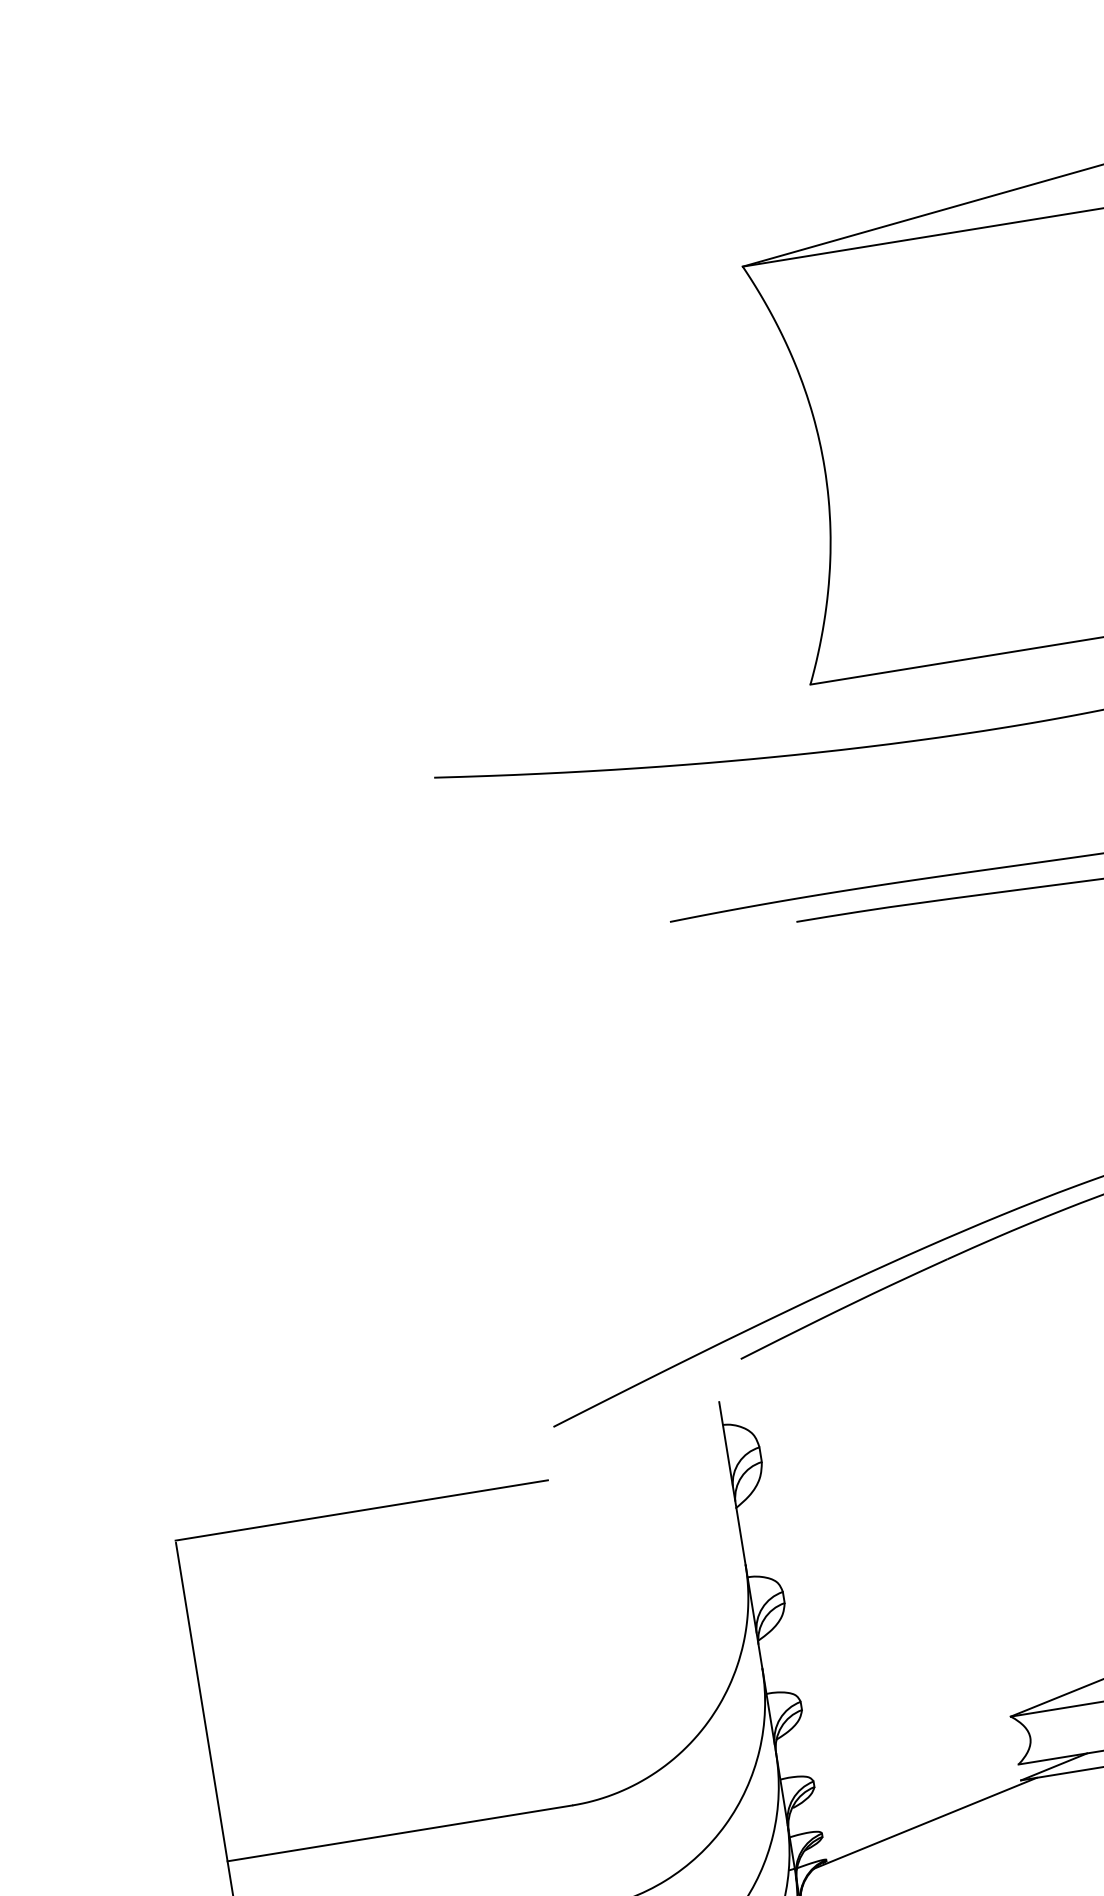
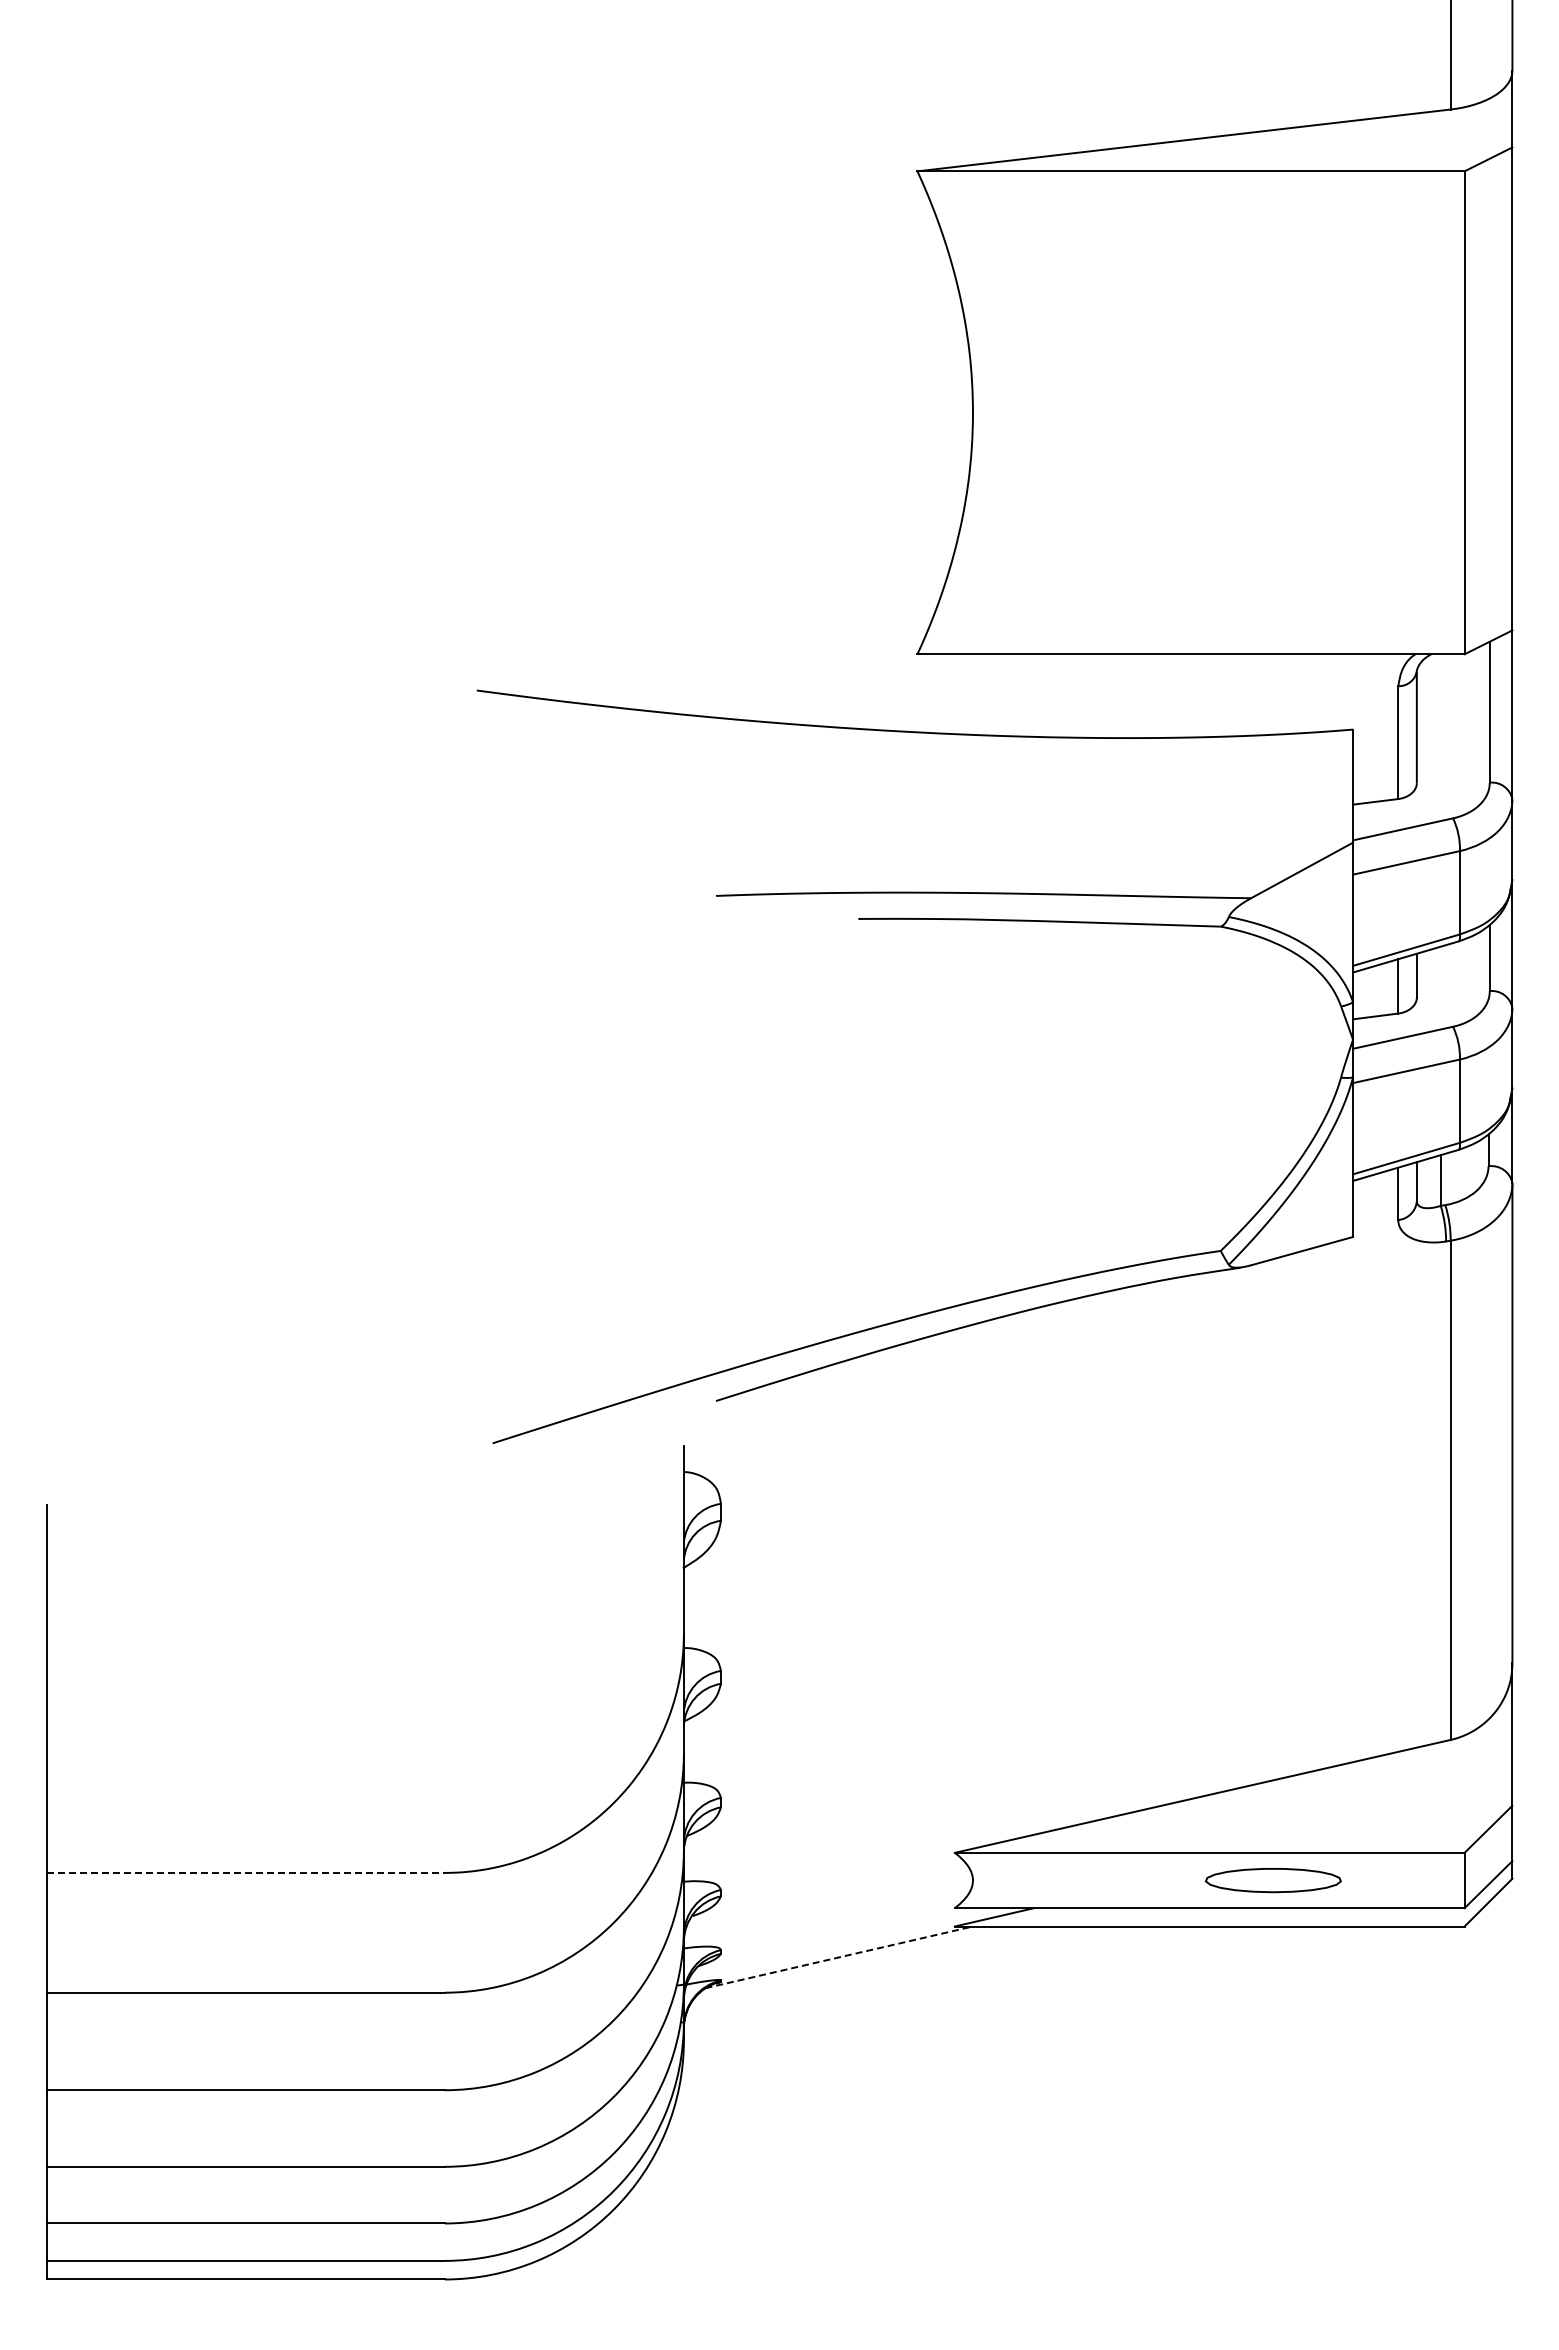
line: (361, 1510) -> (261, 1502), removed
line: (925, 1823) -> (839, 1957), solid -> dashed
line: (400, 1832) -> (246, 1872), solid -> dashed

